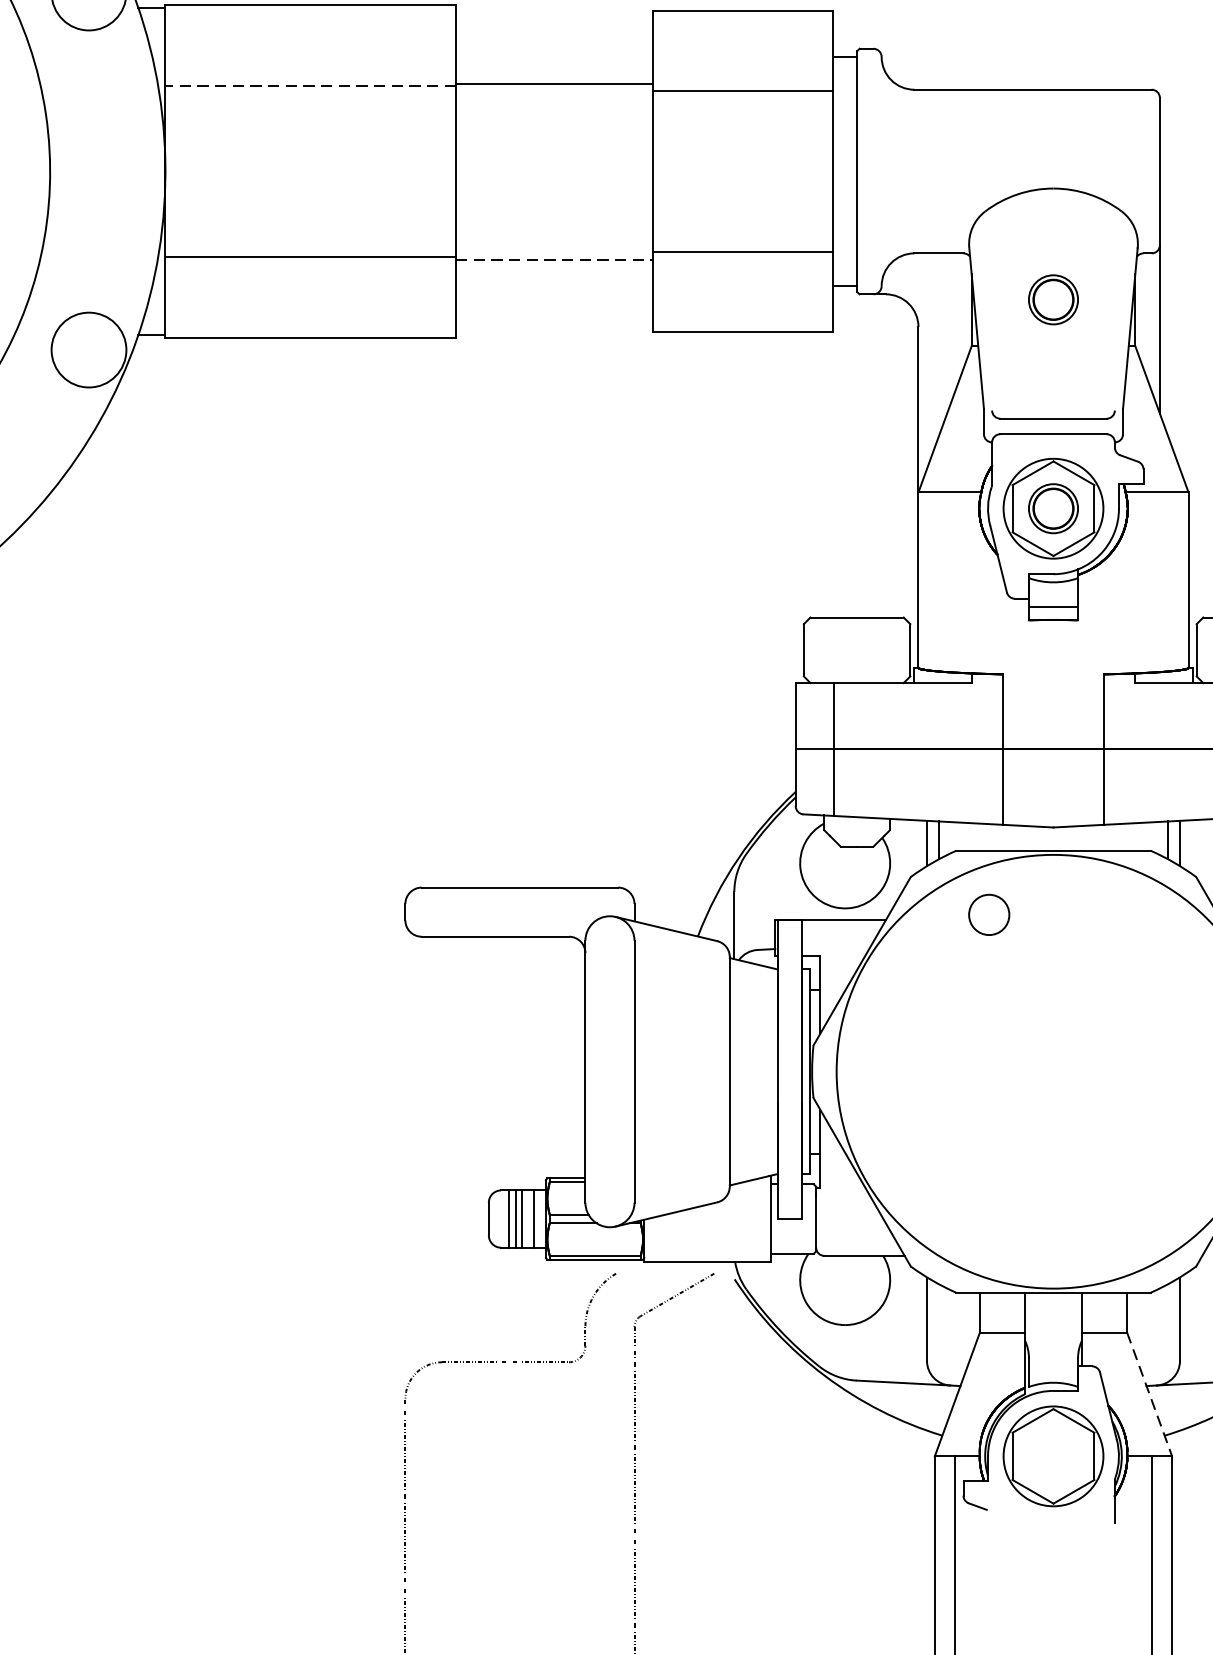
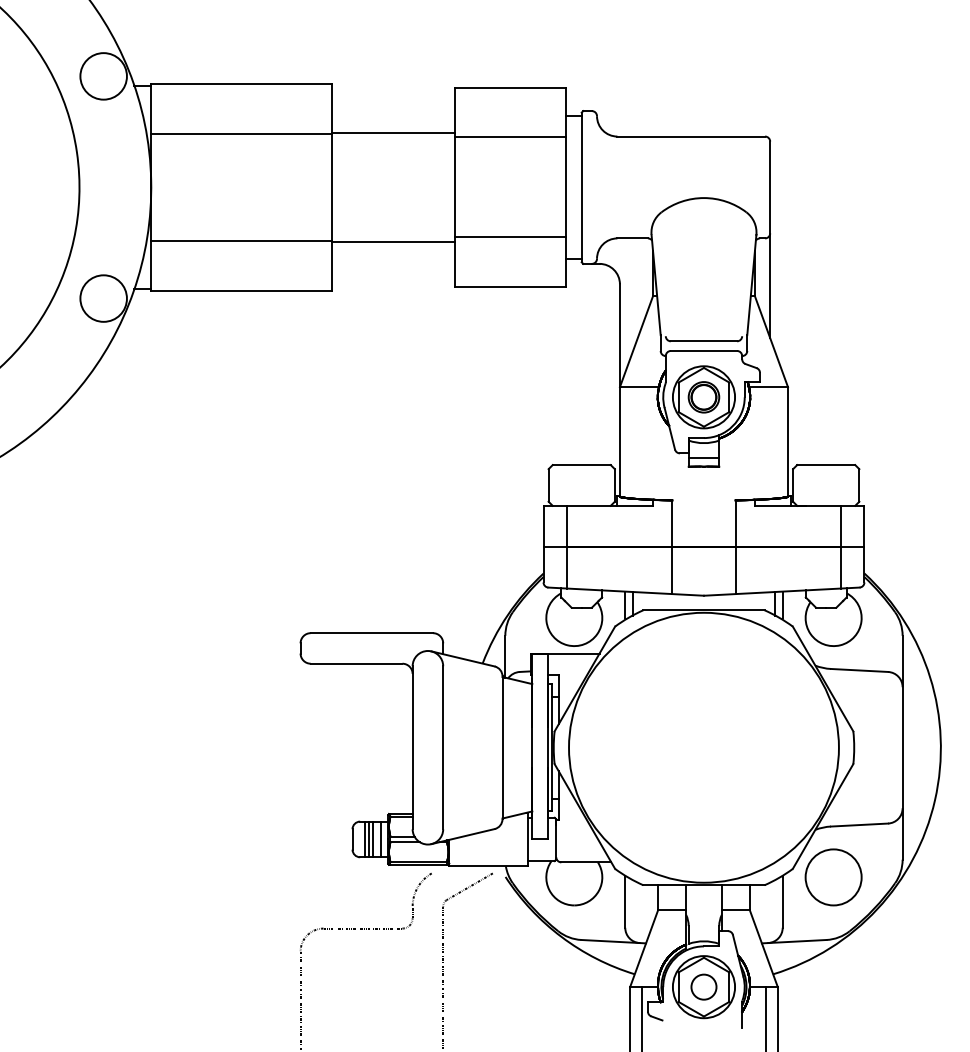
line: (310, 86) -> (241, 134), dashed -> solid
line: (554, 259) -> (393, 242), dashed -> solid
part: (1052, 300) -> (703, 267), removed
circle: (988, 913) -> (703, 986), moved
line: (1149, 1394) -> (763, 948), dashed -> solid

